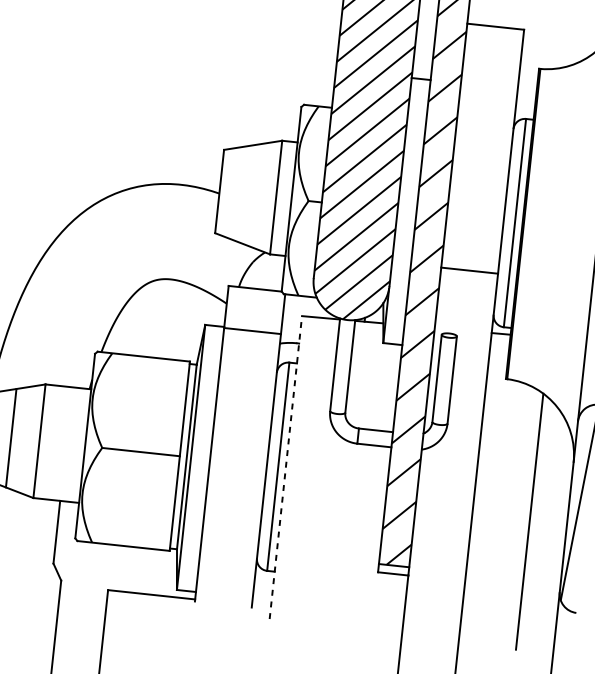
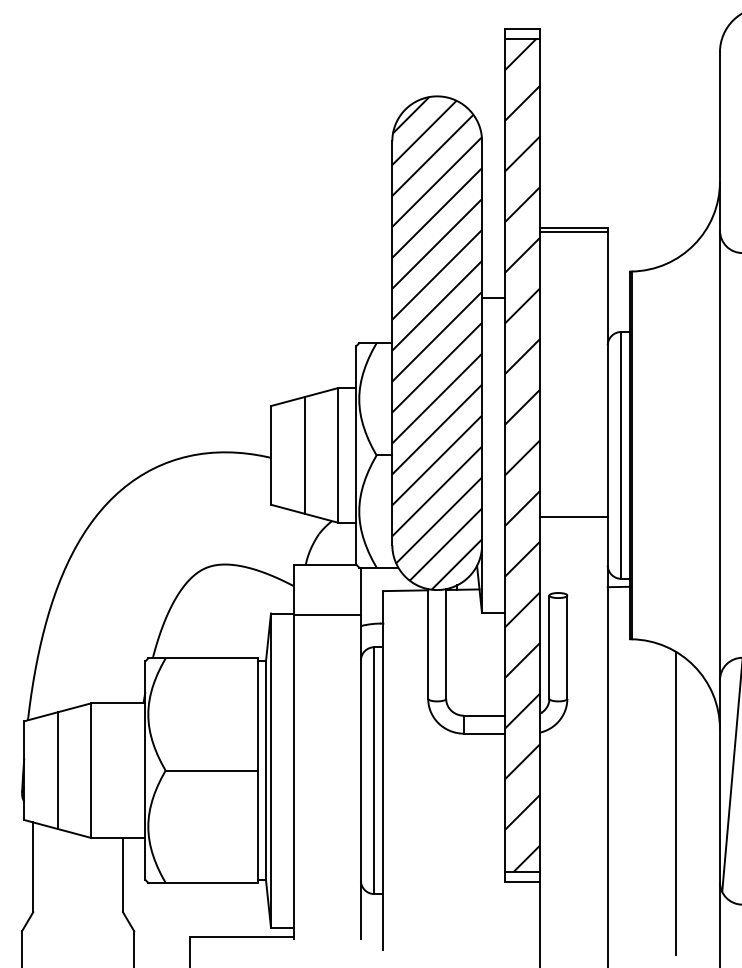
line: (494, 29) -> (573, 231), added
line: (247, 194) -> (304, 455), added
line: (286, 467) -> (383, 770), dashed -> solid

